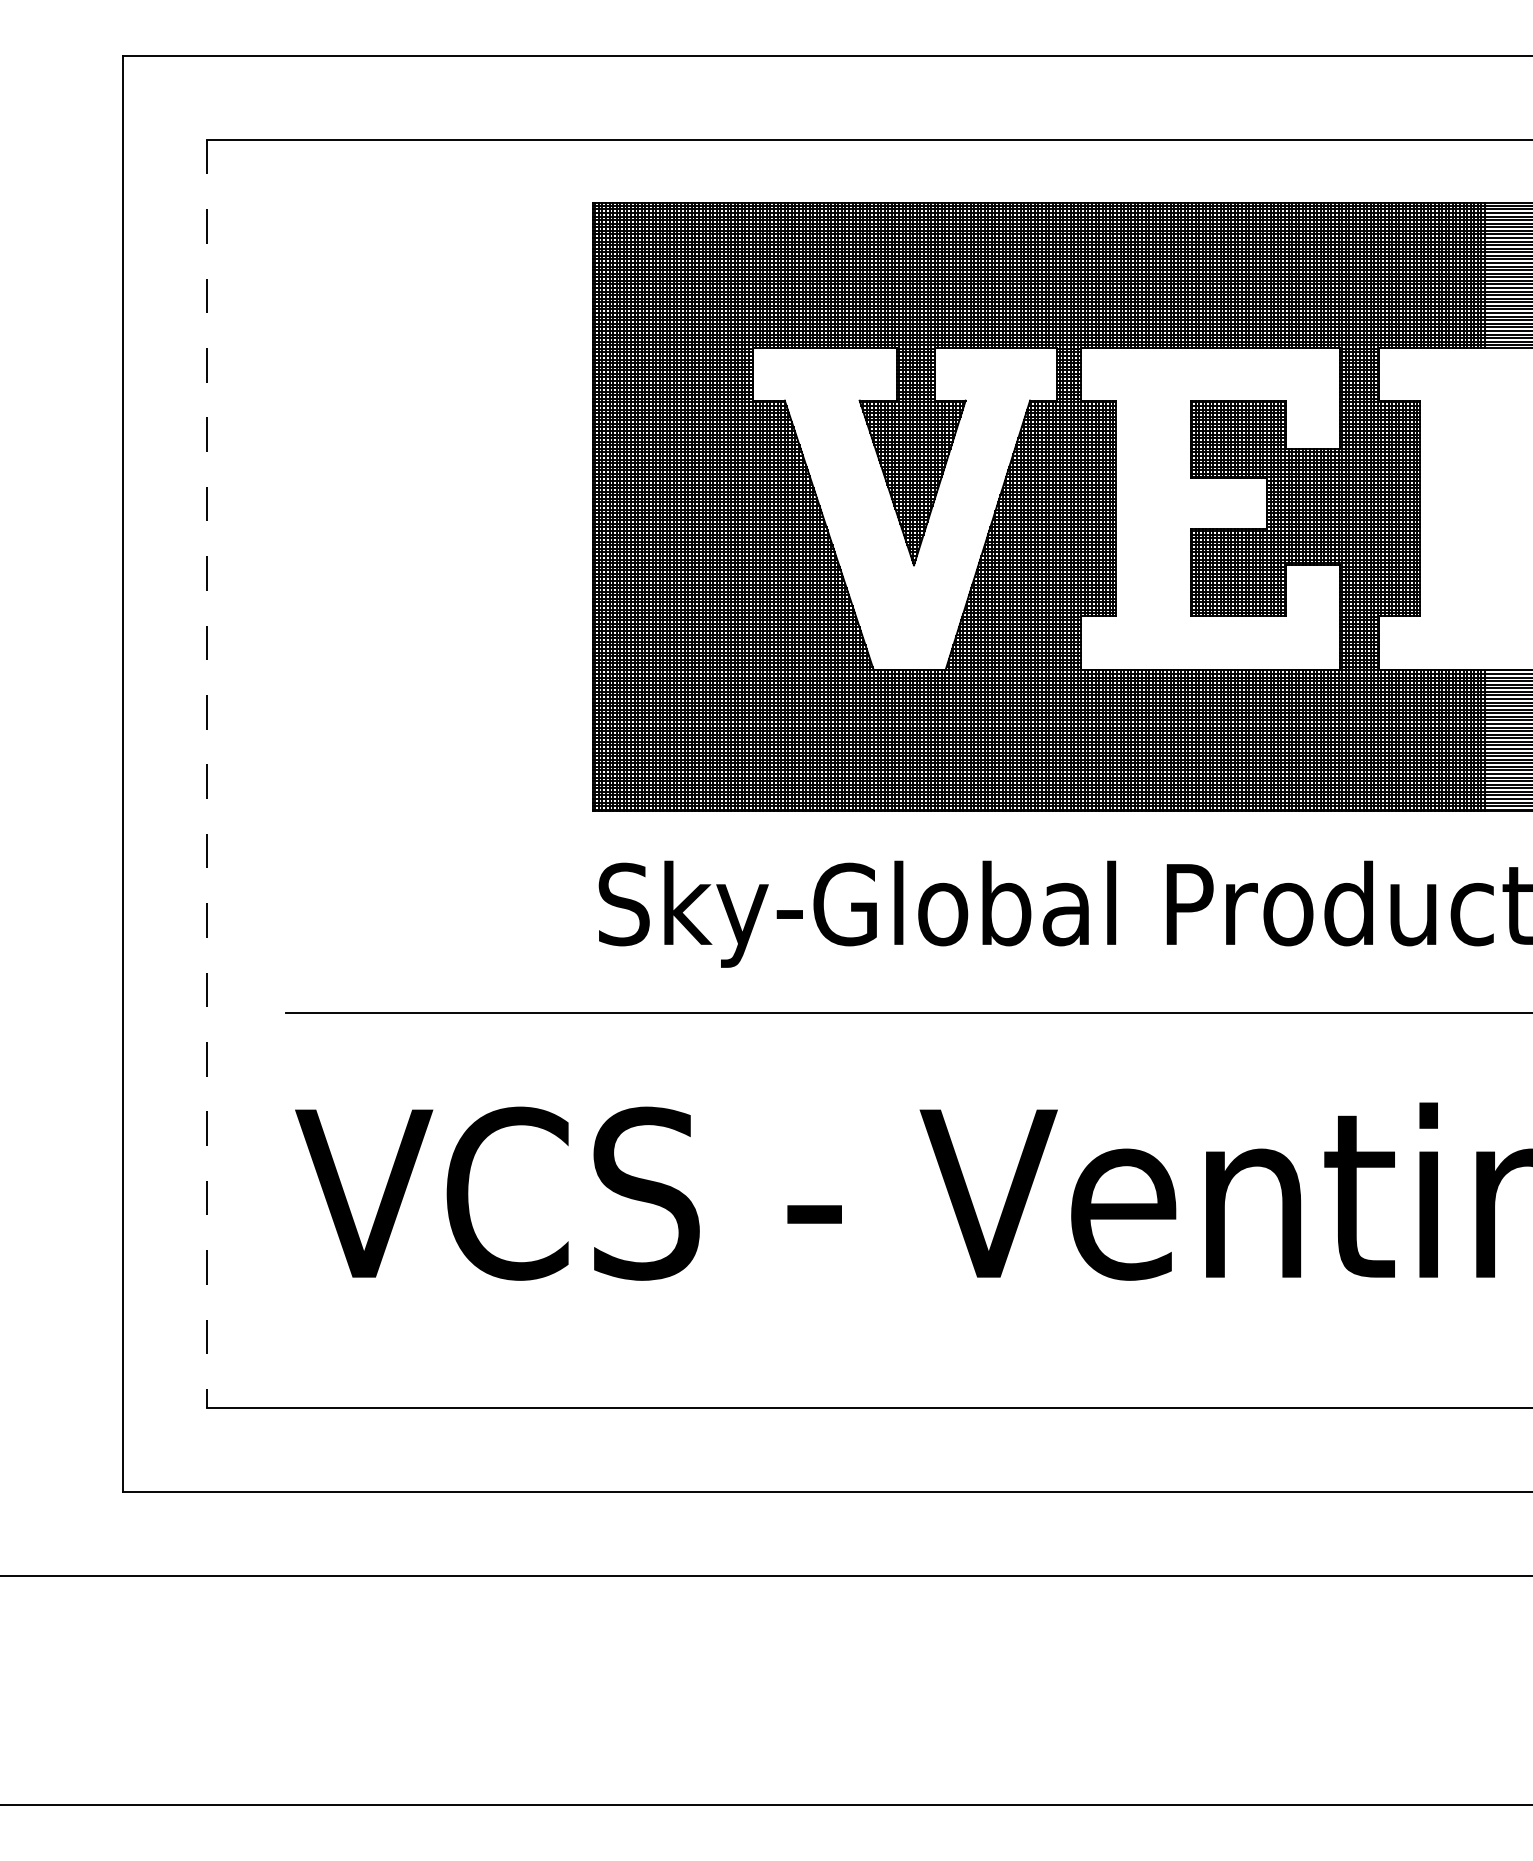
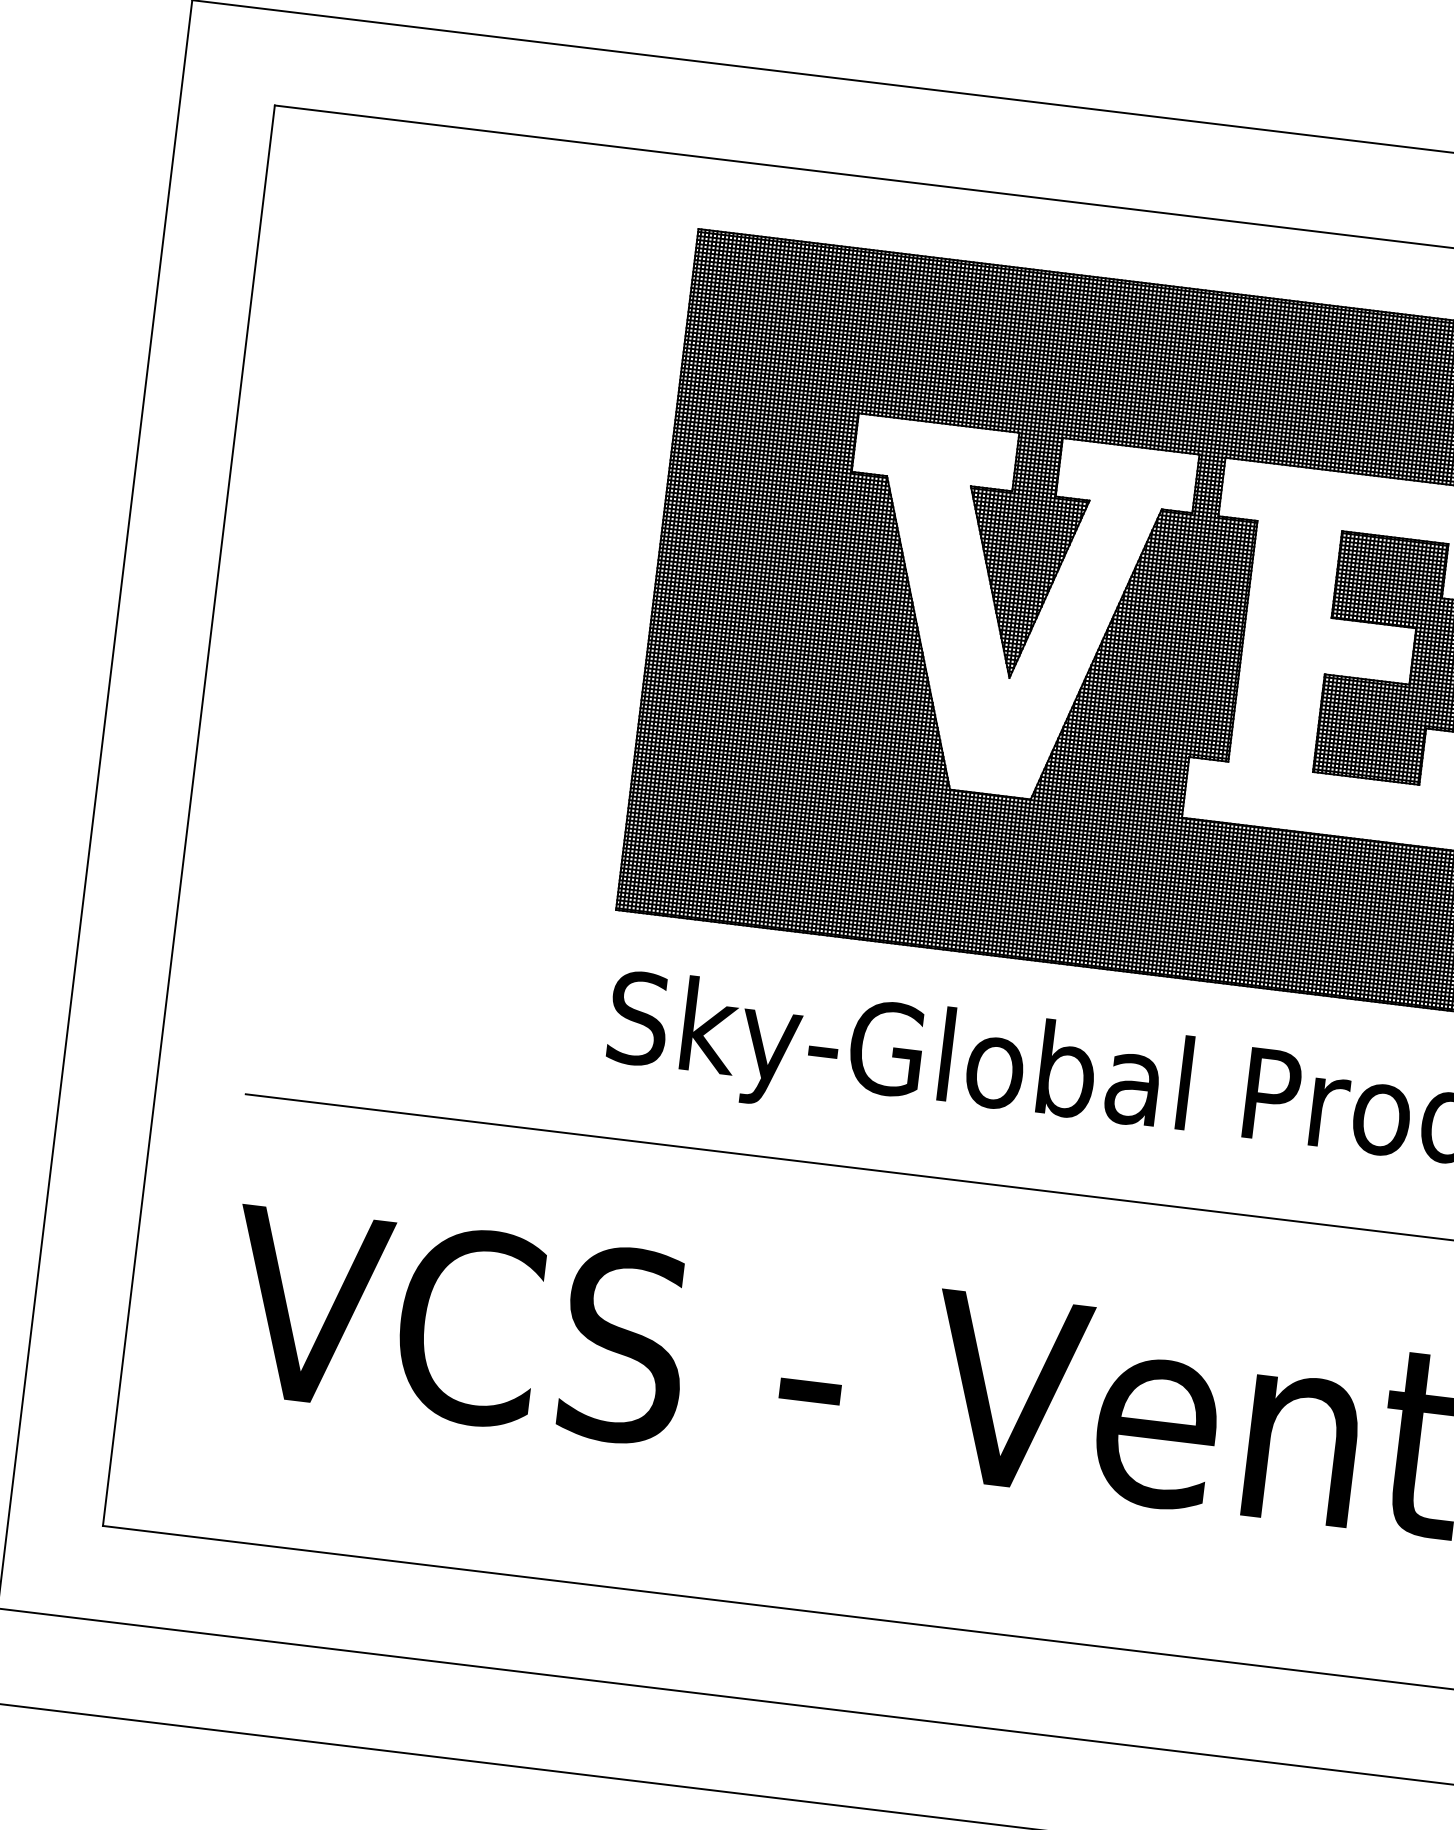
line: (206, 774) -> (188, 816), dashed -> solid

